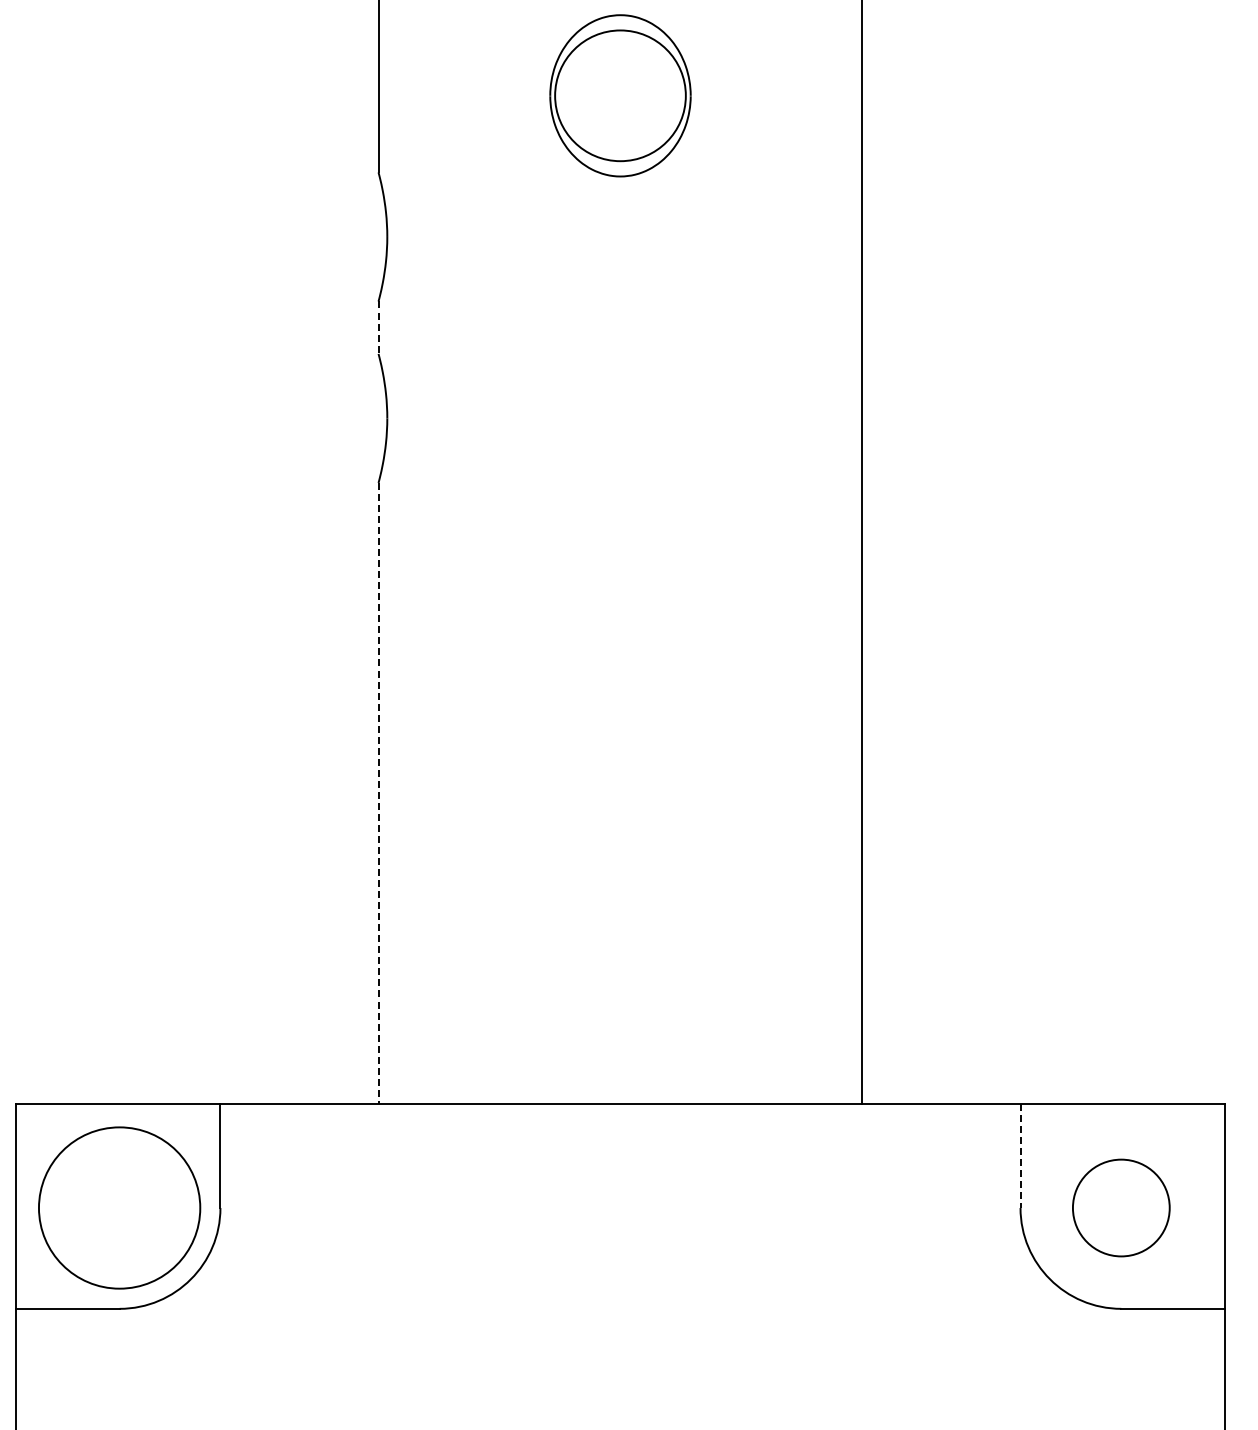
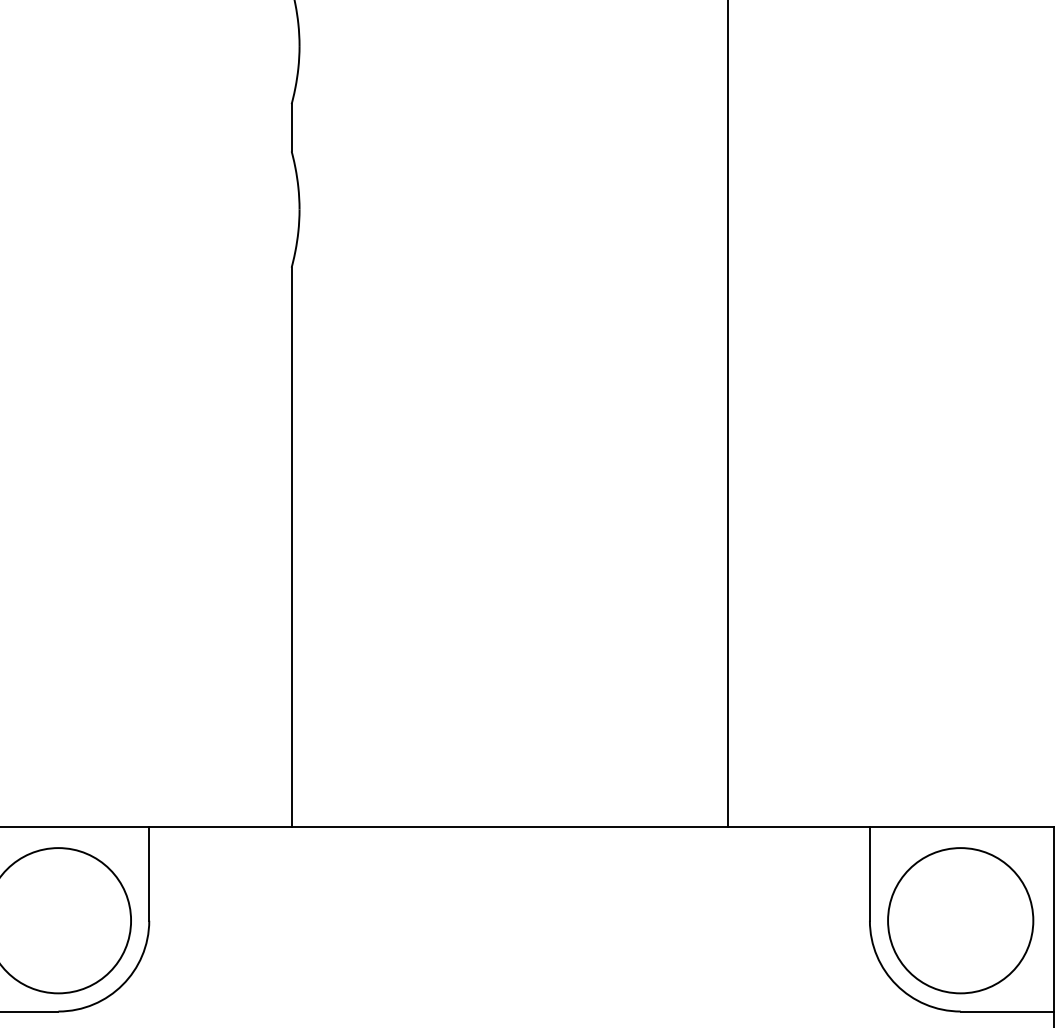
line: (378, 328) -> (291, 128), dashed -> solid
line: (378, 793) -> (291, 547), dashed -> solid
line: (1020, 1156) -> (869, 874), dashed -> solid
circle: (1120, 1207) -> (959, 920), size x1.67

